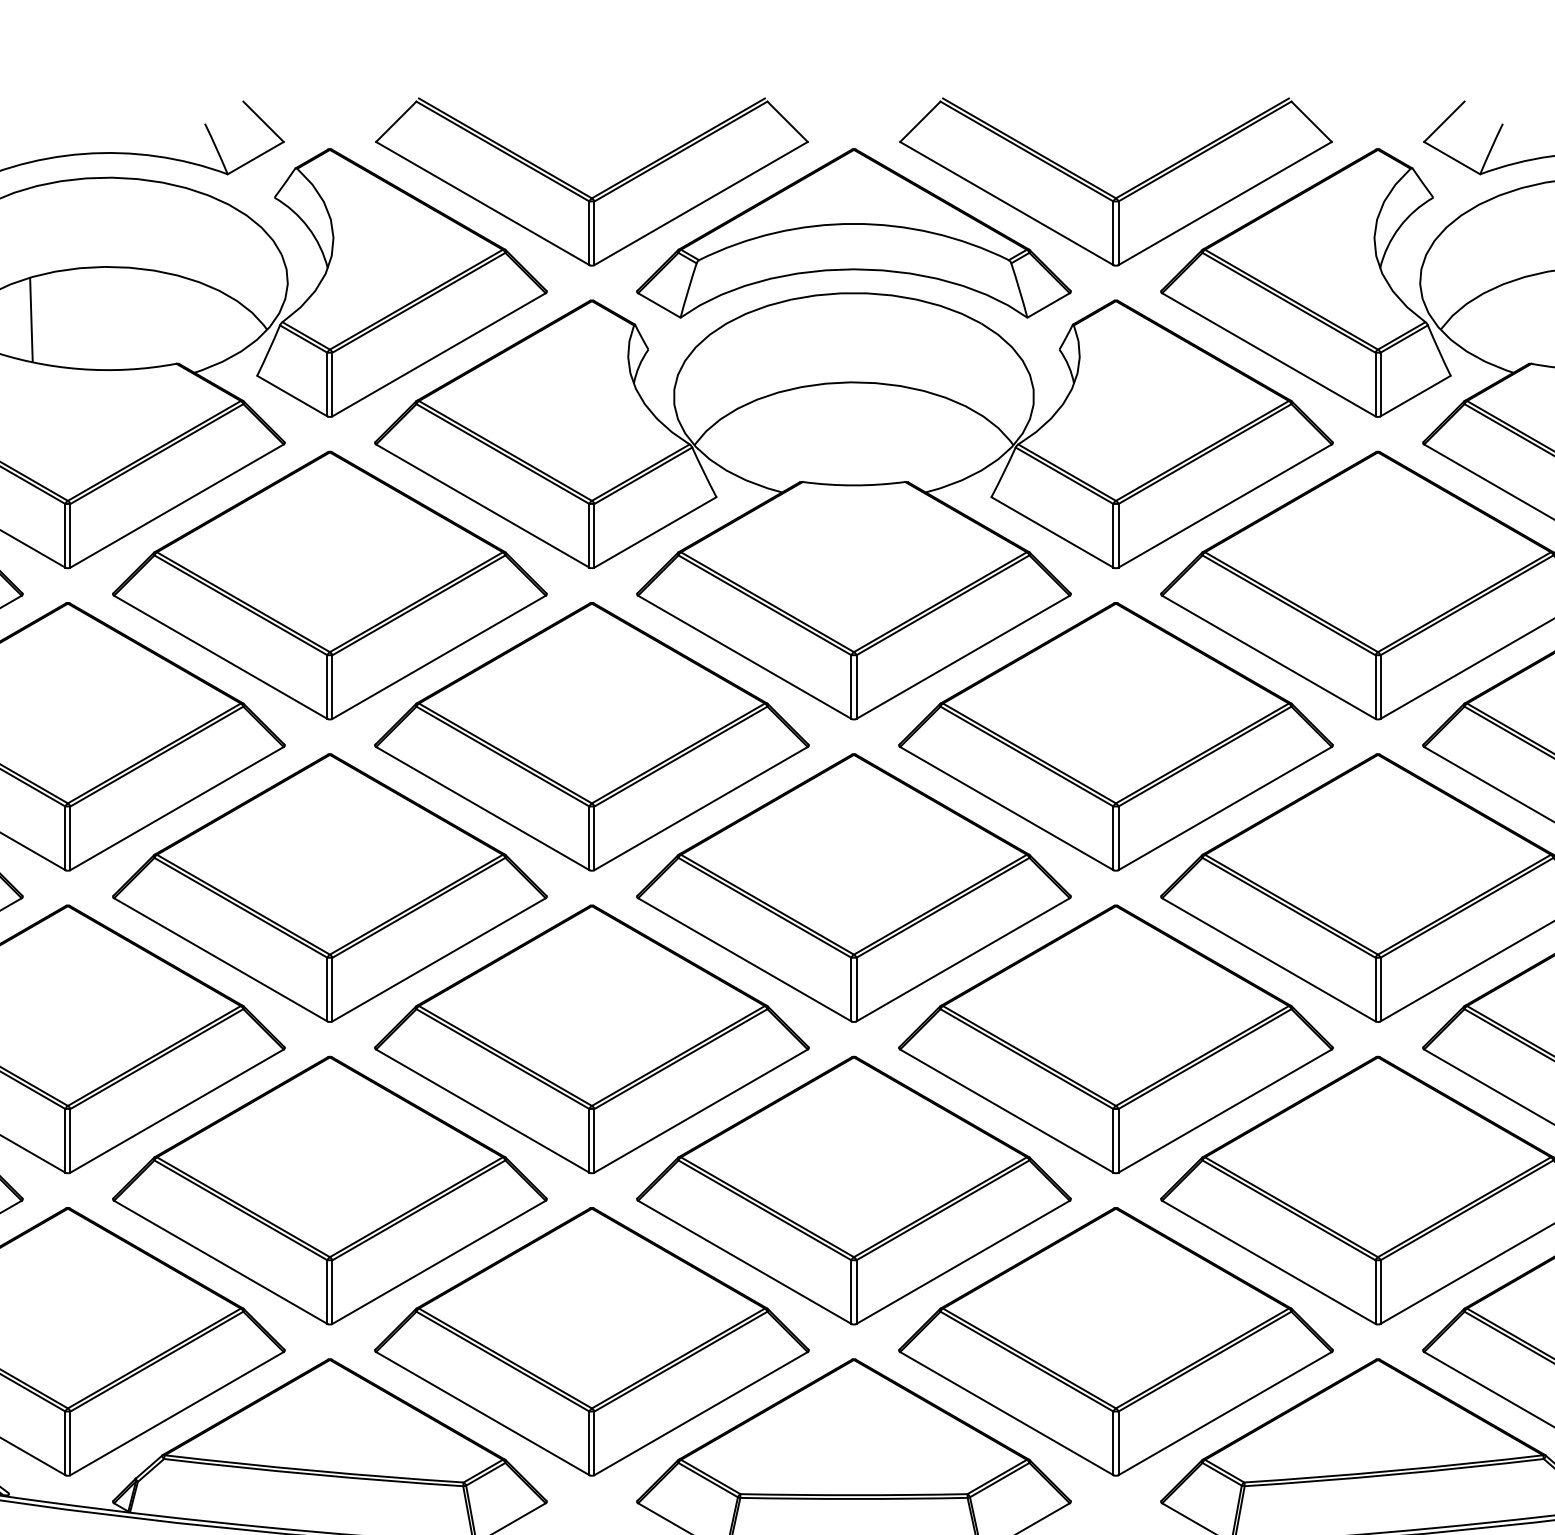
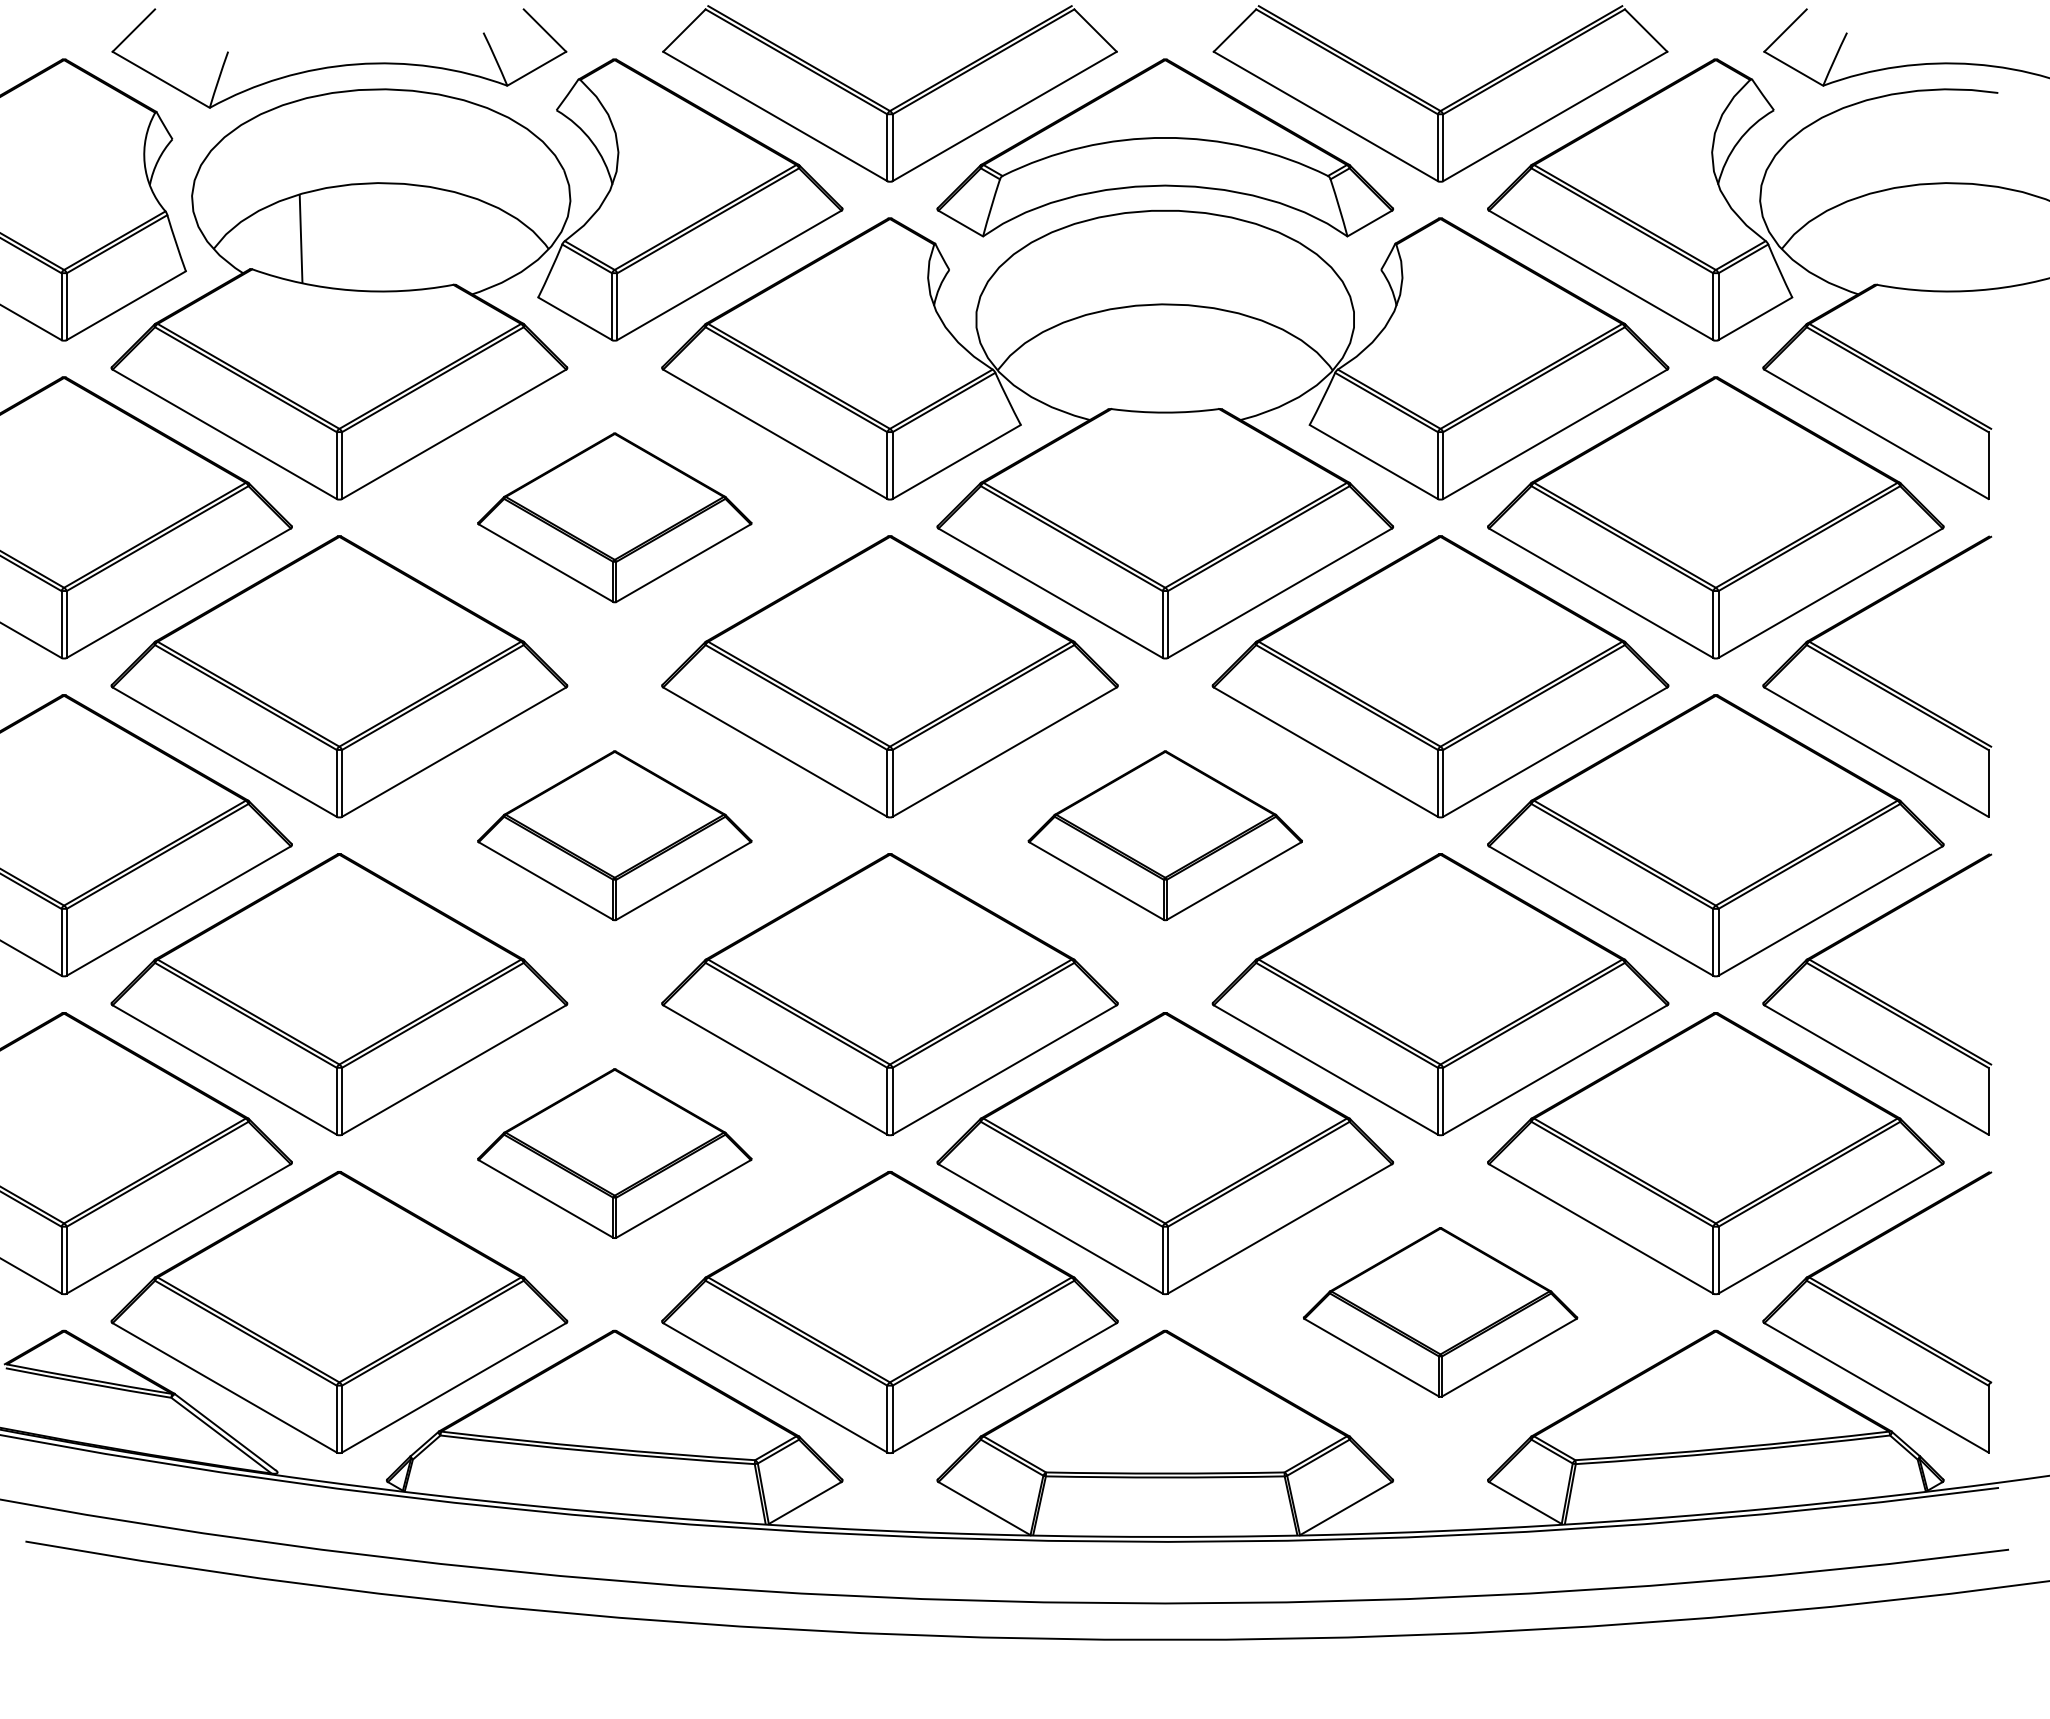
part: (329, 585) -> (614, 517), size x0.6
part: (329, 887) -> (614, 835), size x0.6
part: (854, 887) -> (1165, 835), size x0.6
part: (329, 1190) -> (614, 1153), size x0.6
part: (1115, 1341) -> (1440, 1312), size x0.6

